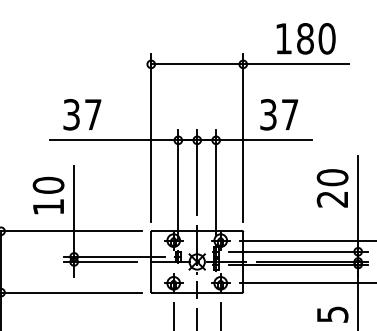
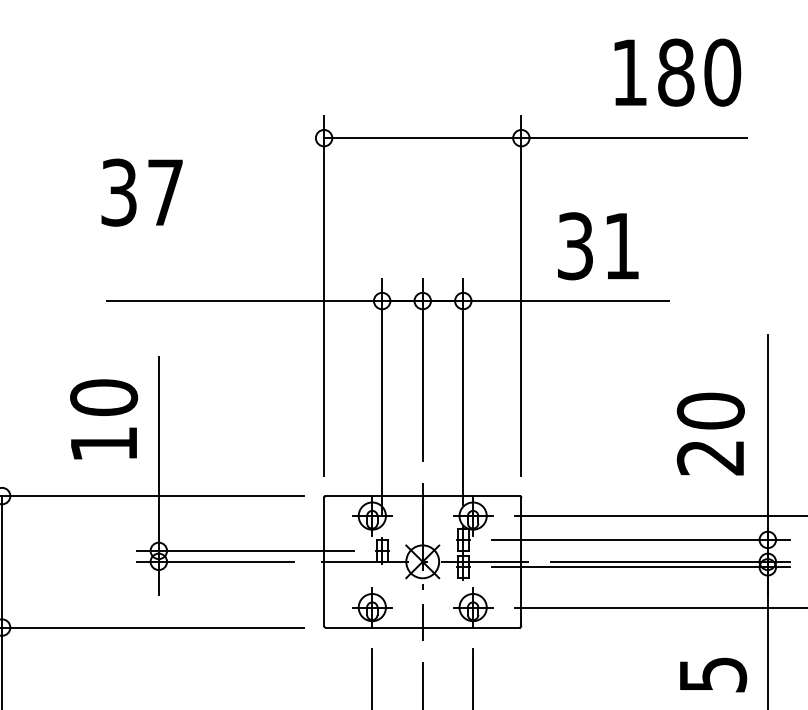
text: (305, 38) -> (676, 71), moved
text: (82, 114) -> (142, 192), moved
text: (290, 114) -> (622, 245), 37 -> 31
text: (332, 188) -> (710, 434), moved

